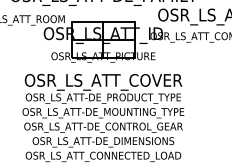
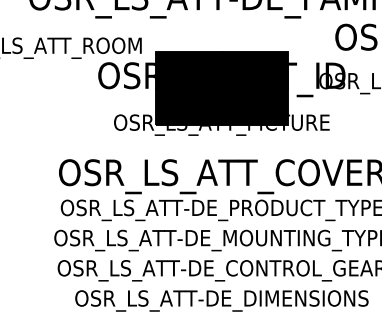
fill: (103, 39) -> (222, 87), added

